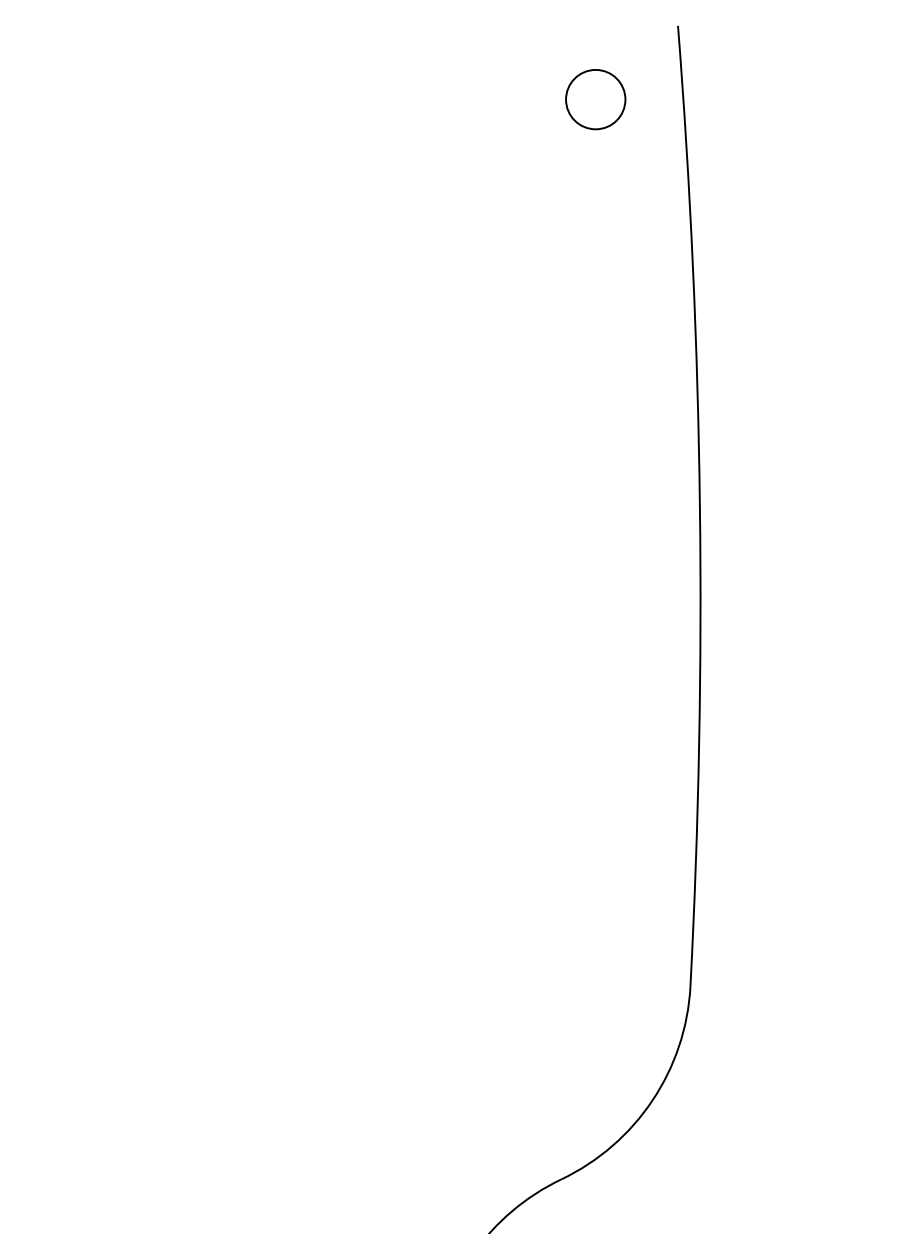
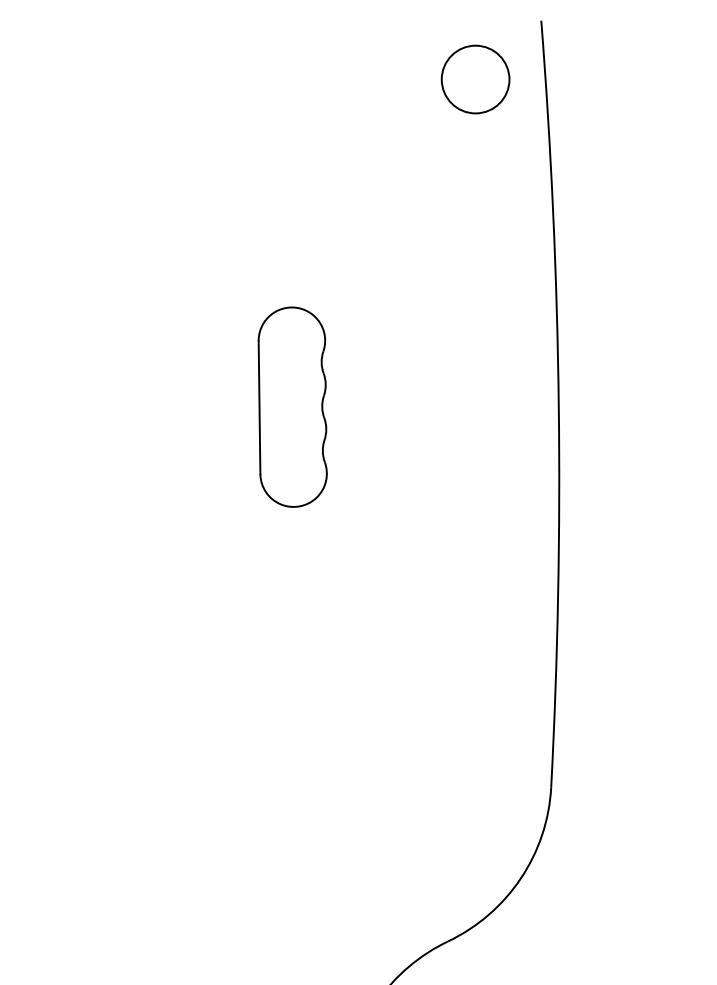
circle: (595, 99) -> (475, 79), size x1.43
part: (366, 509) -> (292, 406), added

